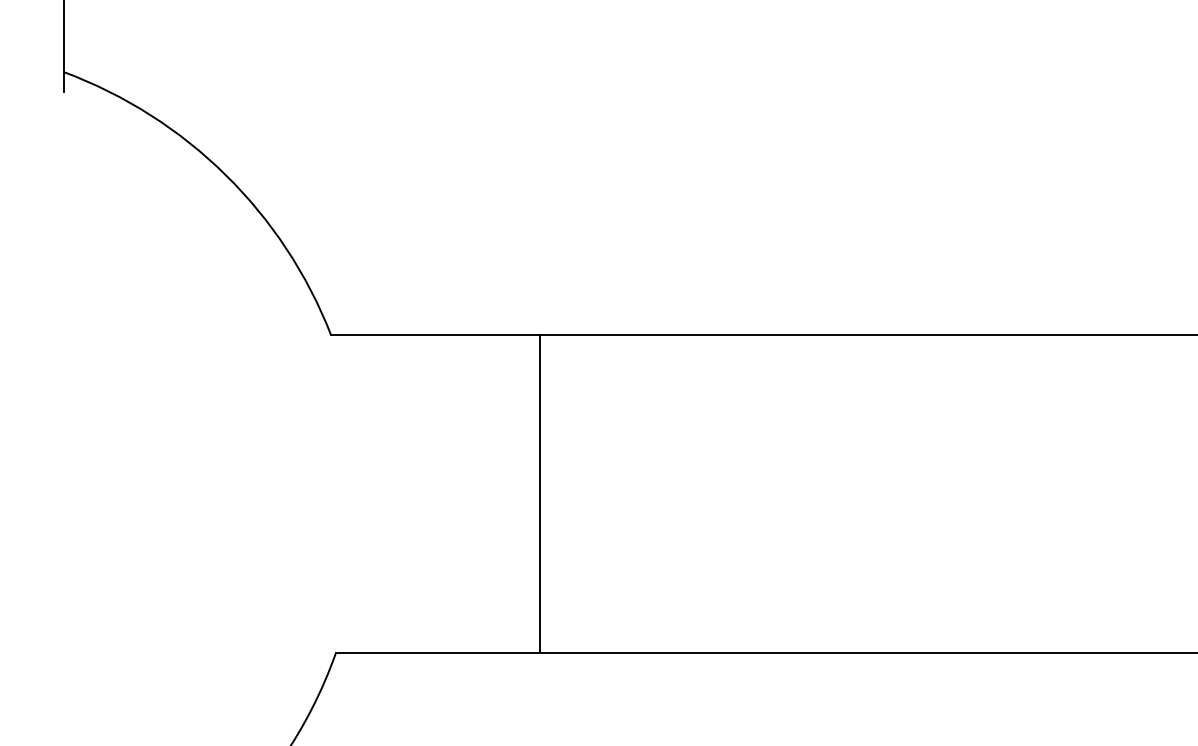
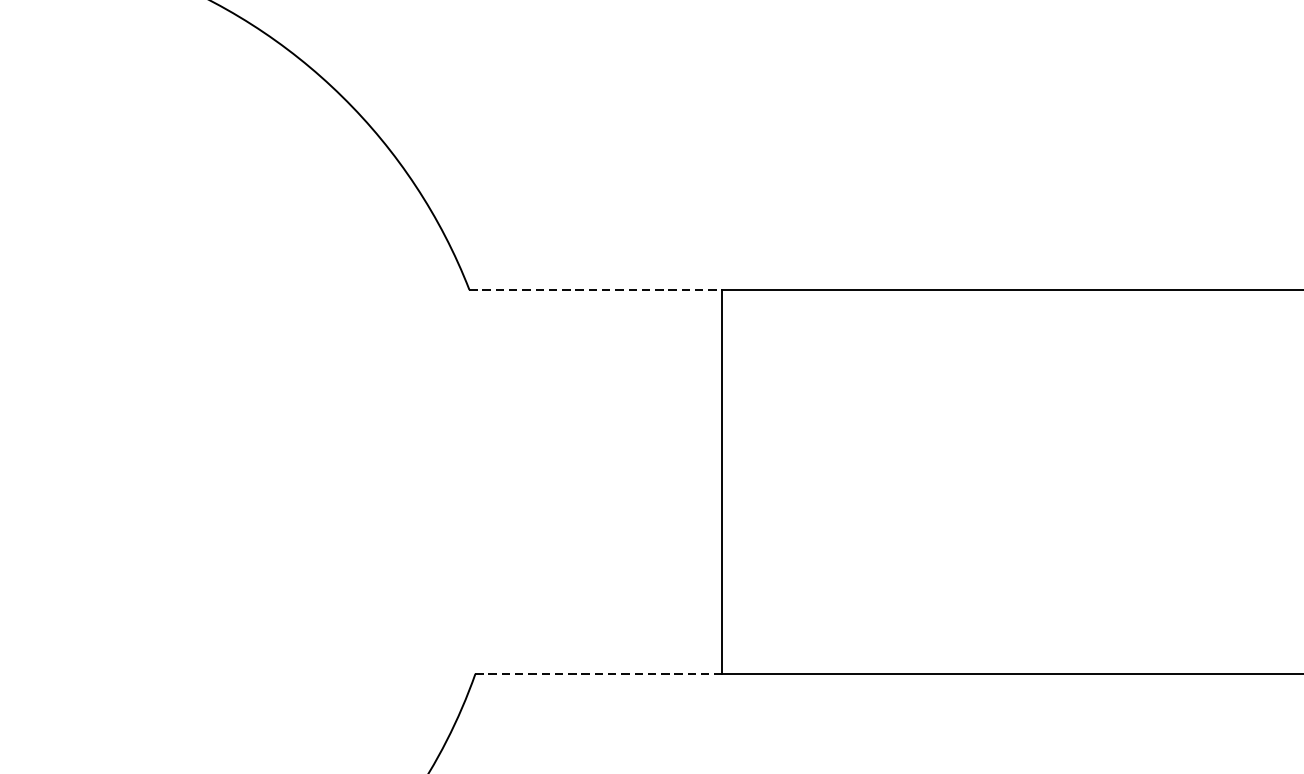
line: (435, 334) -> (595, 289), solid -> dashed
line: (438, 652) -> (599, 673), solid -> dashed

